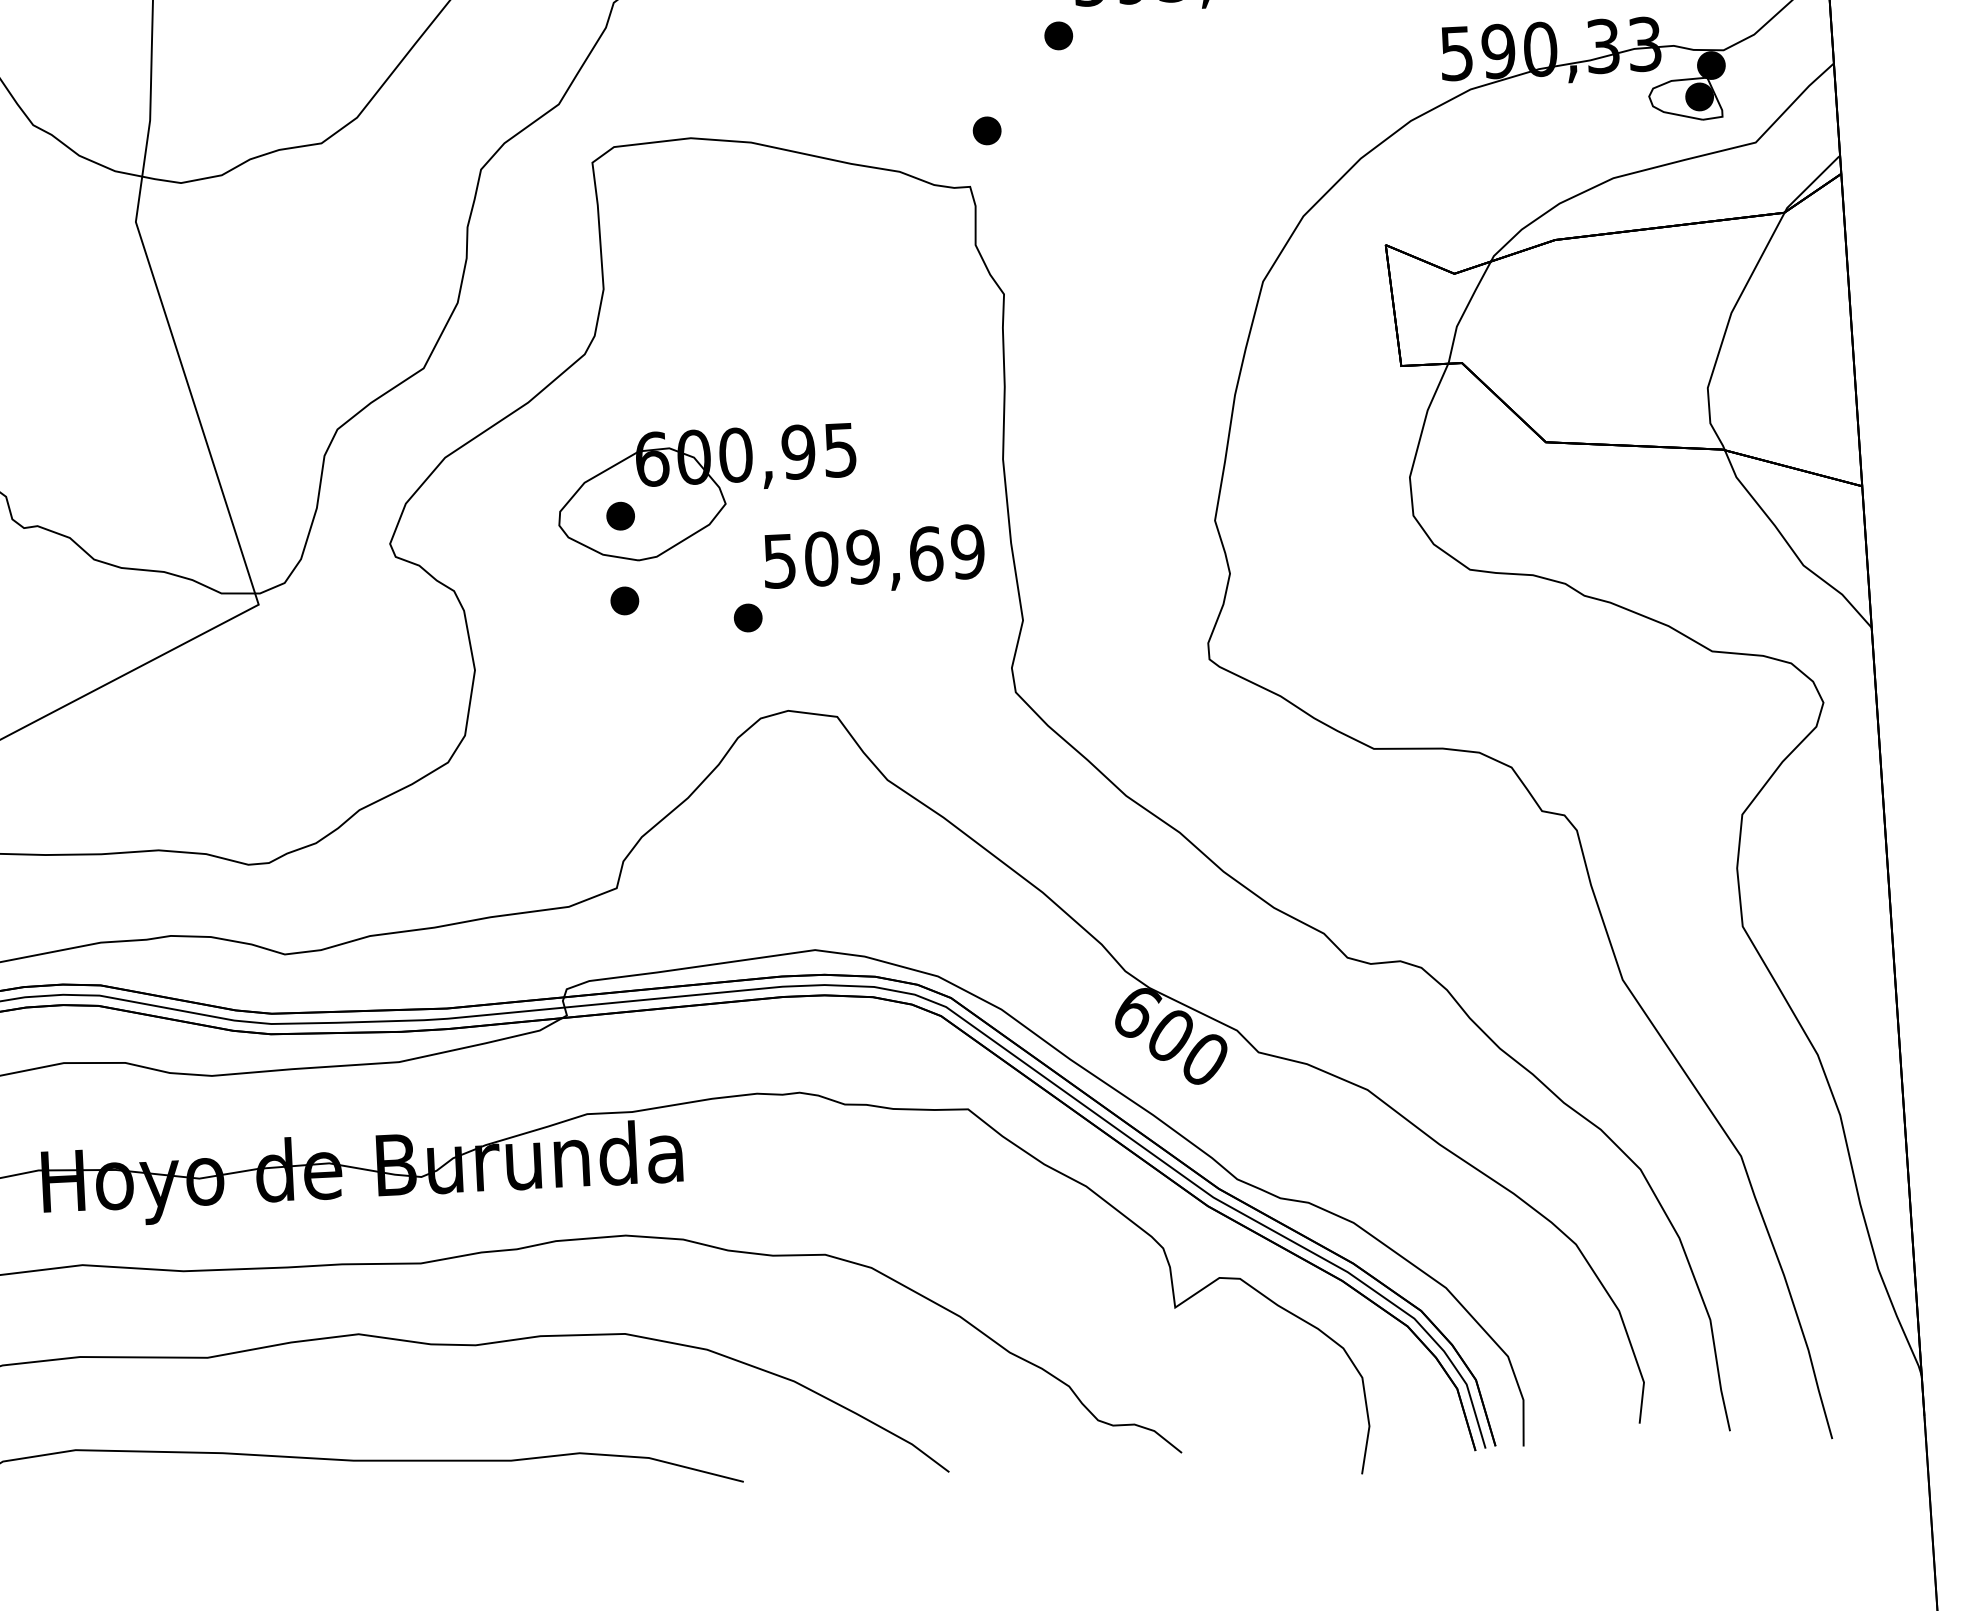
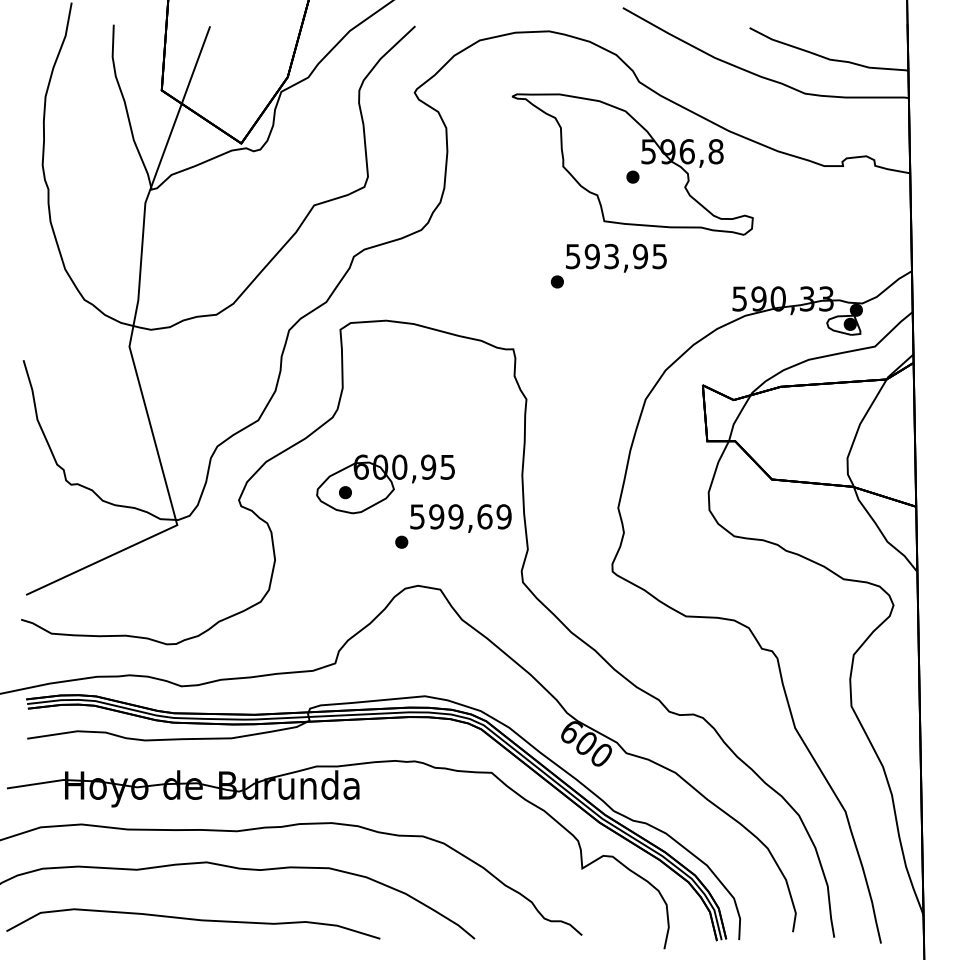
part: (987, 129) -> (522, 323), removed
text: (820, 558) -> (436, 516), 509,69 -> 599,69
part: (624, 600) -> (345, 531), removed

